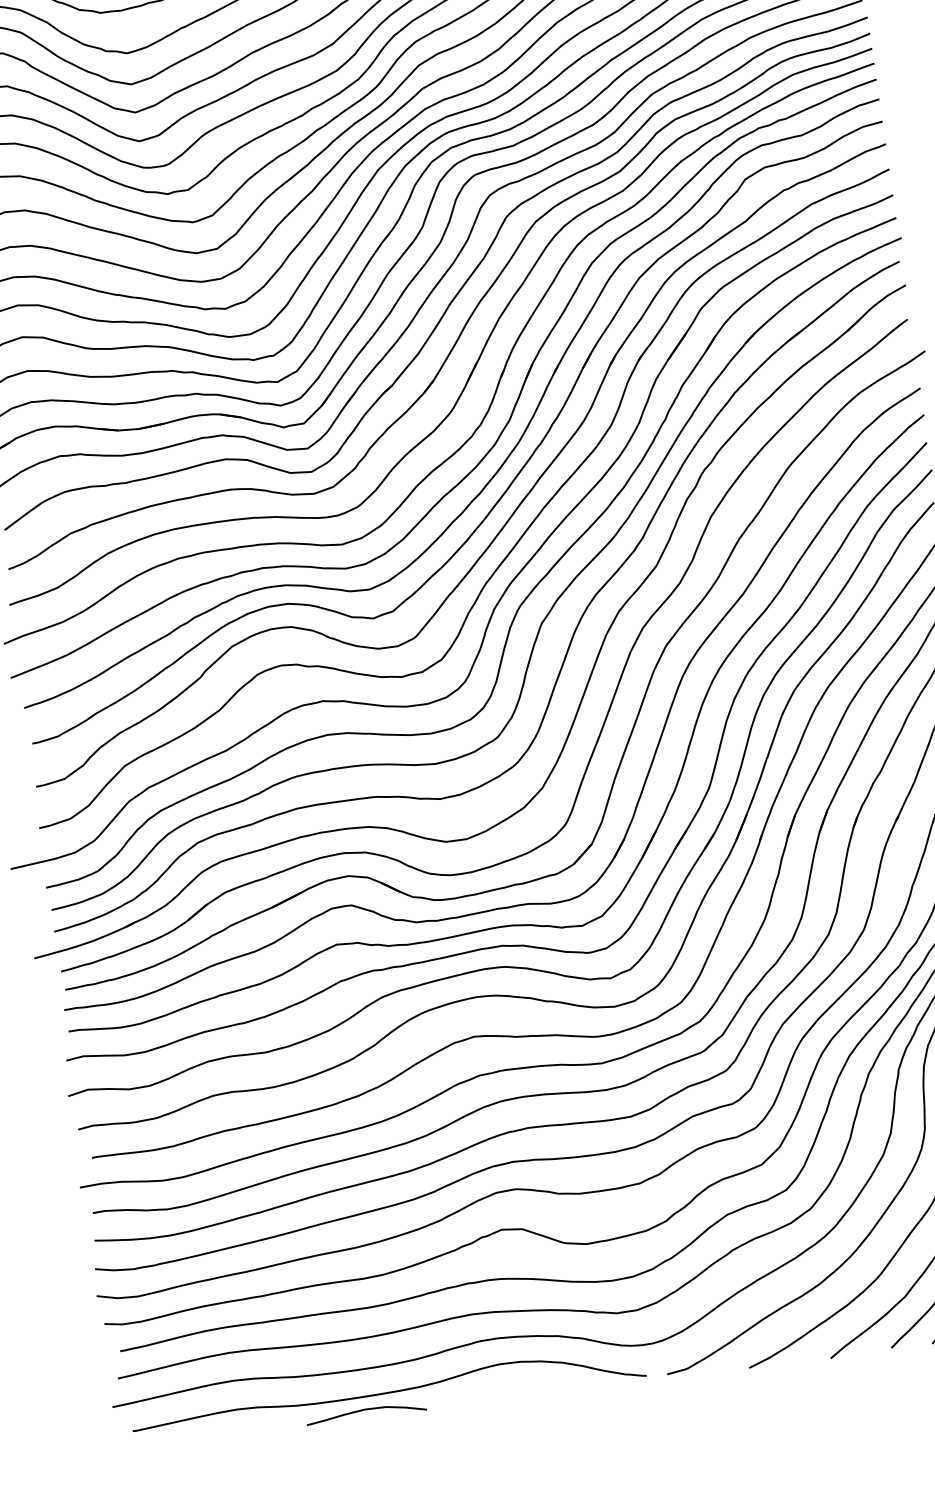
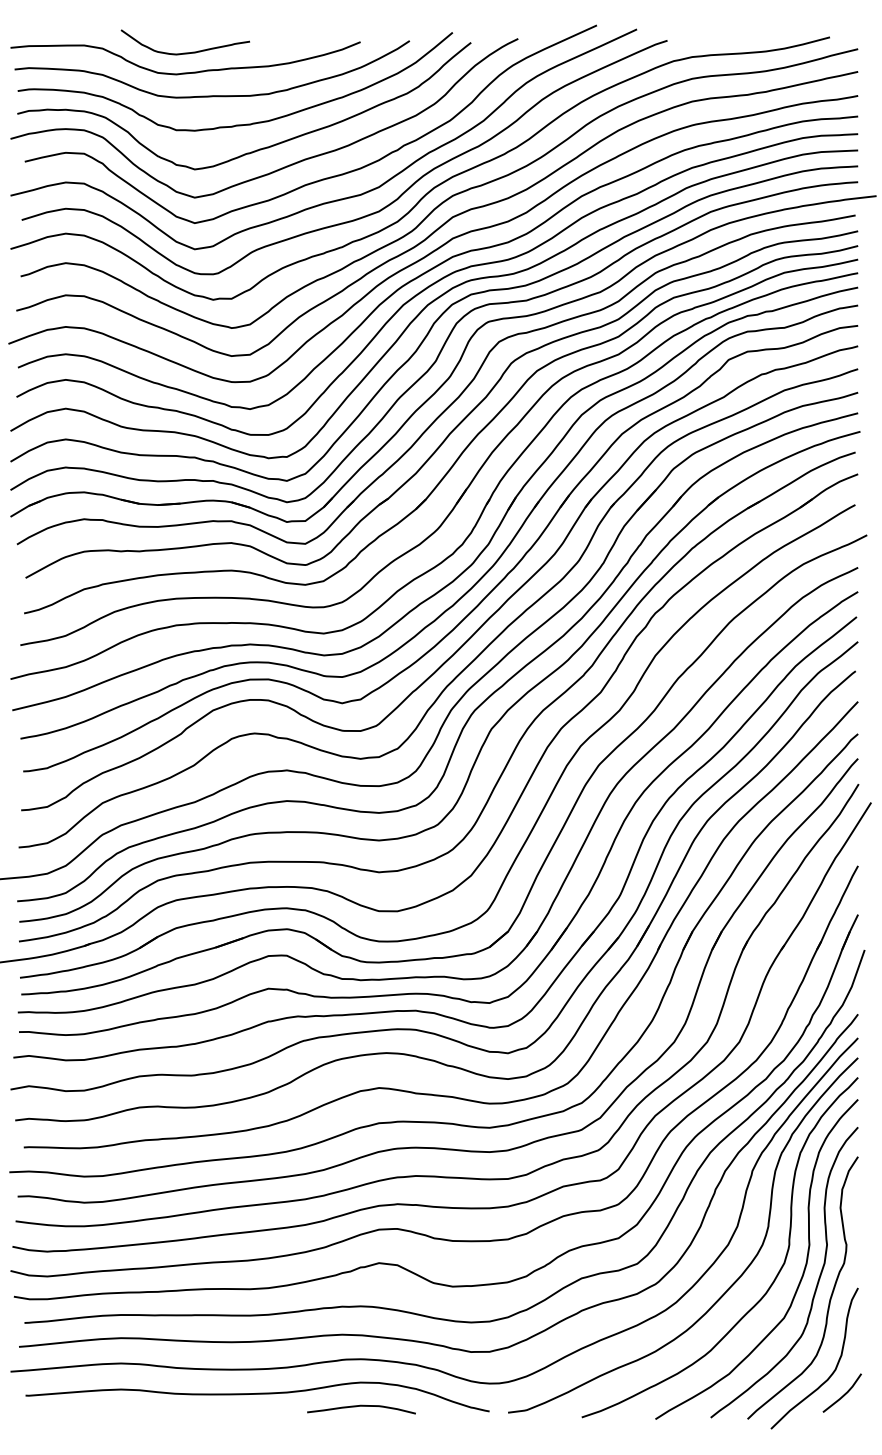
curve: (365, 1410) -> (361, 1406), moved

